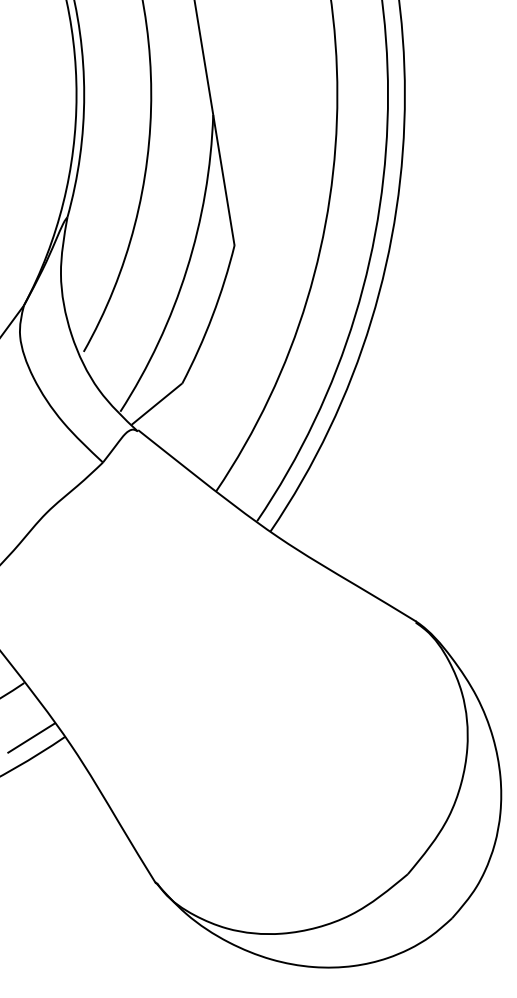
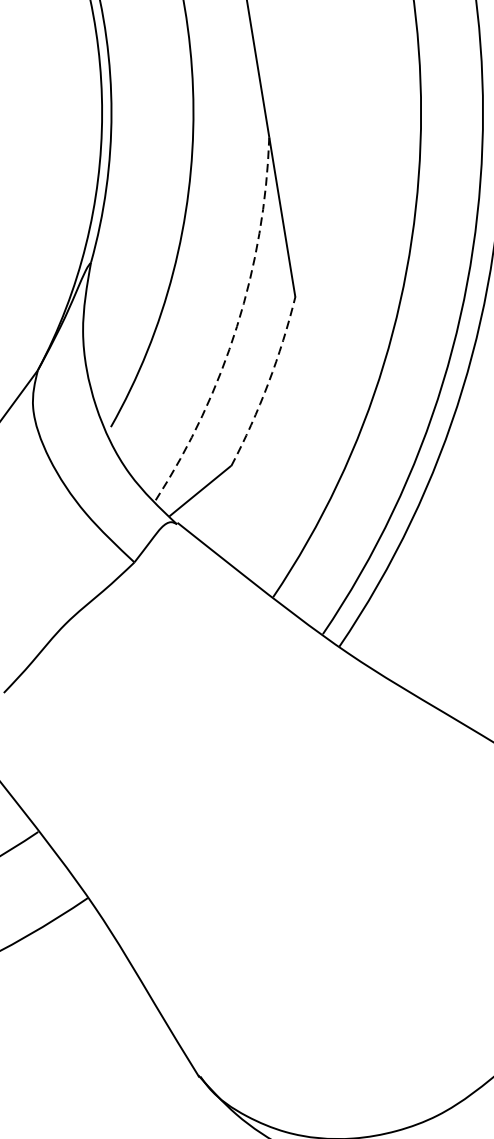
arc: (186, 269) -> (236, 326), solid -> dashed
arc: (212, 315) -> (268, 382), solid -> dashed
line: (31, 737) -> (47, 898), removed

